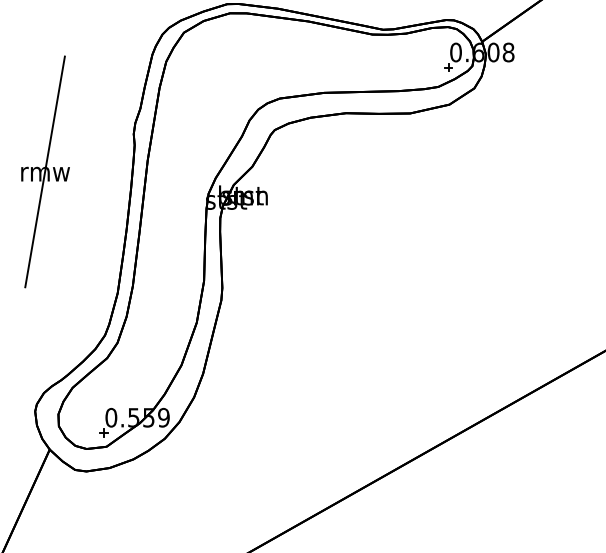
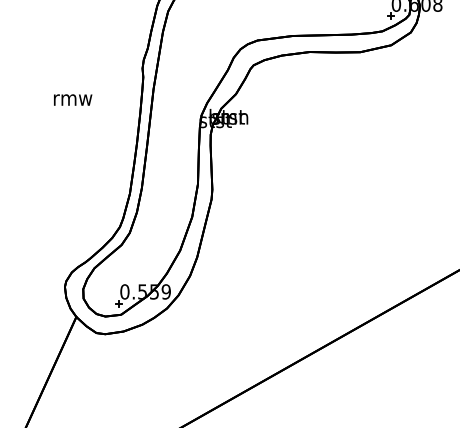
line: (44, 171) -> (72, 97), removed

